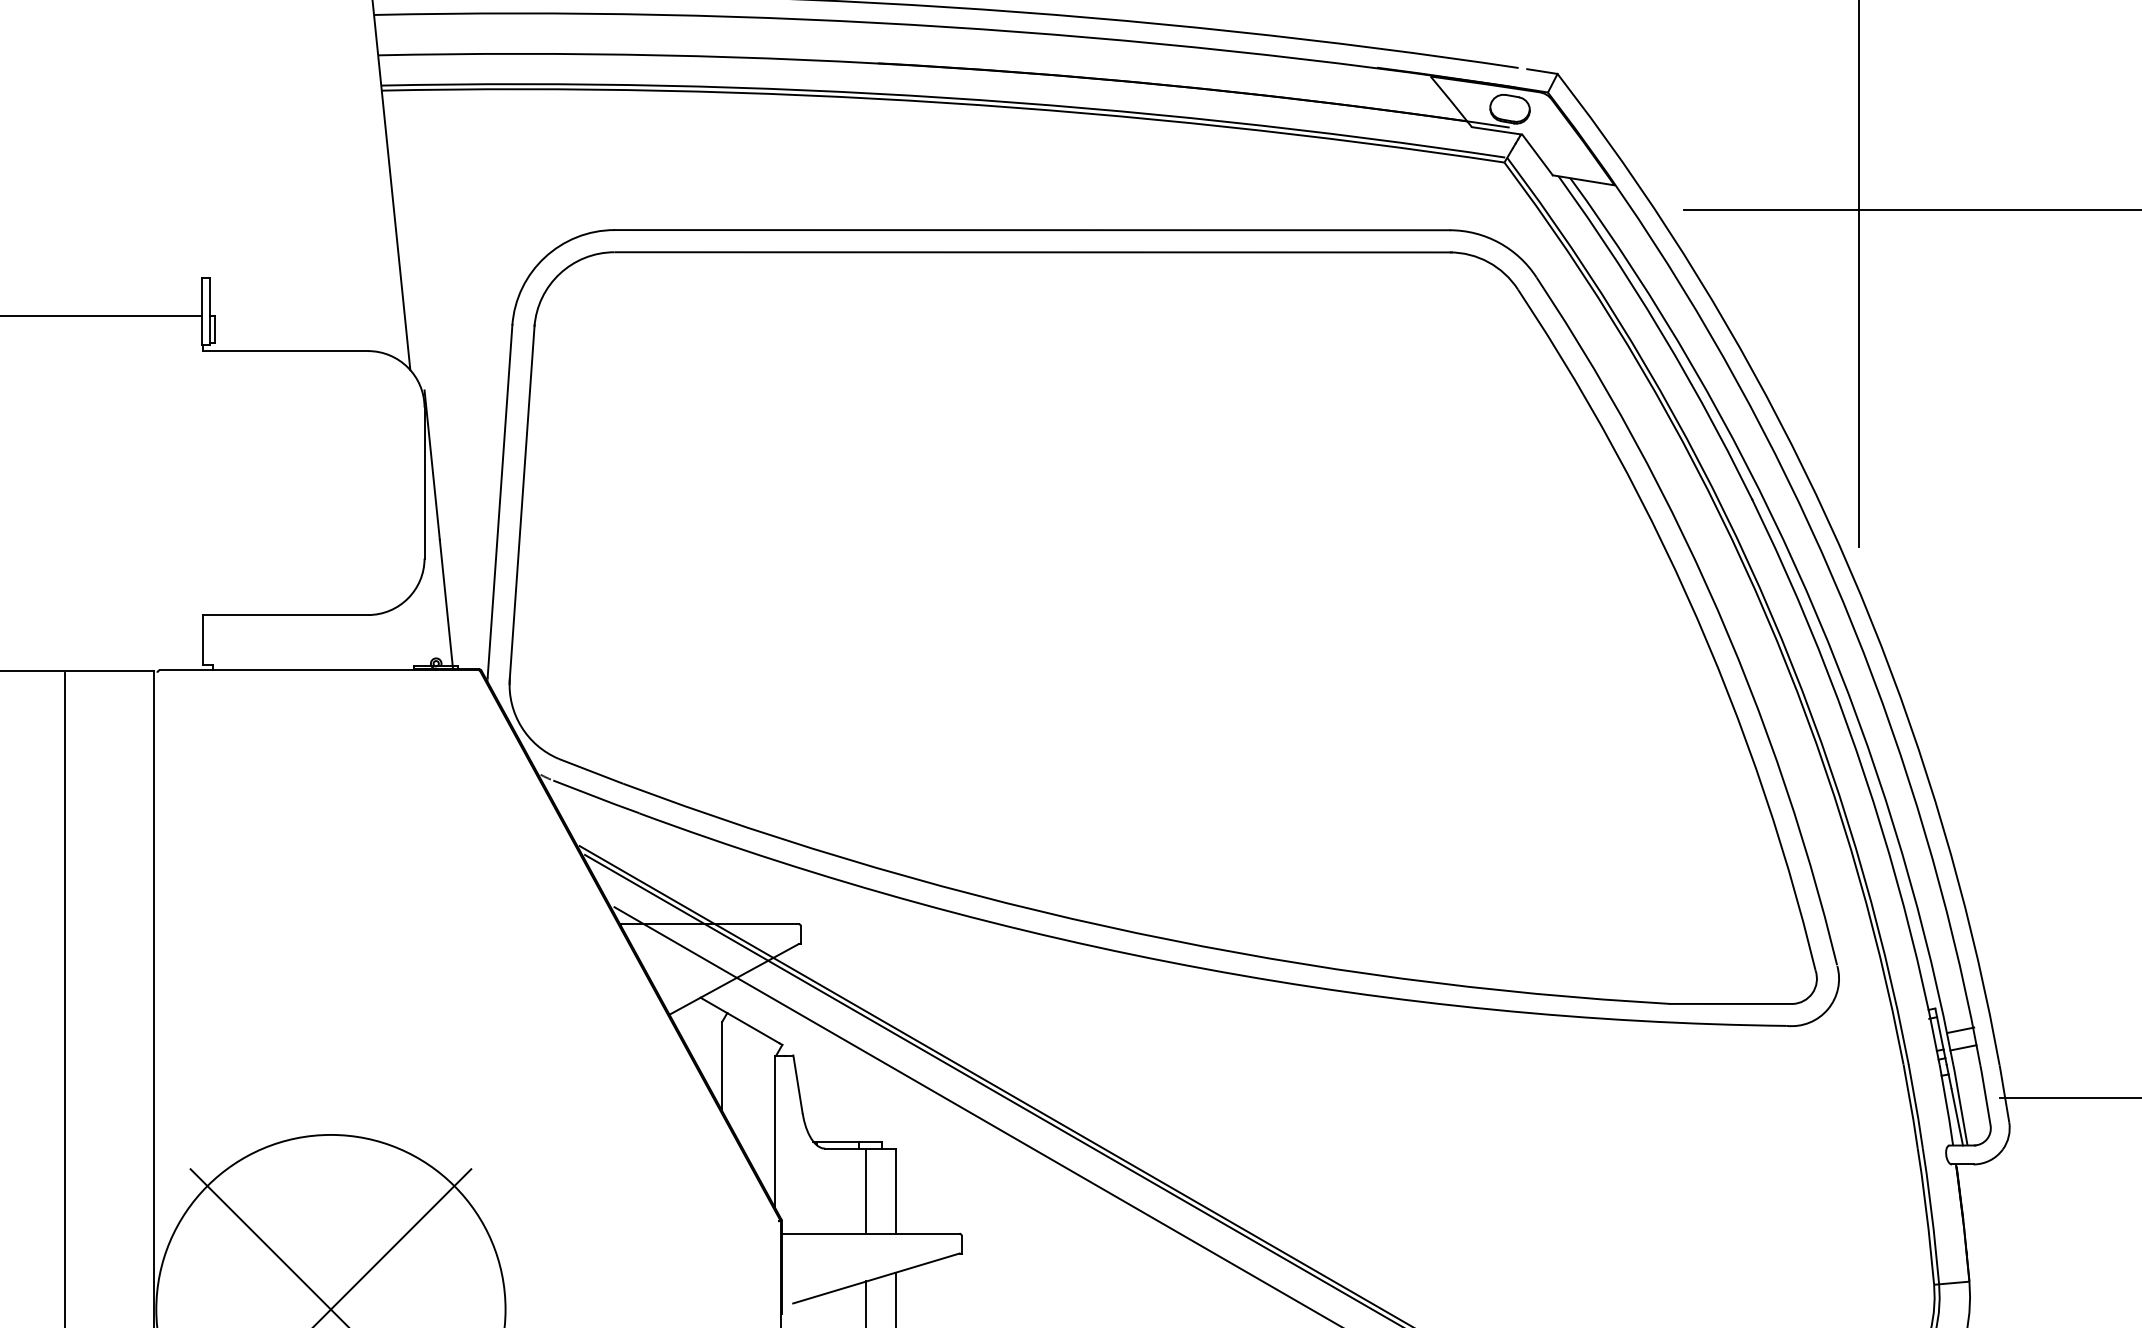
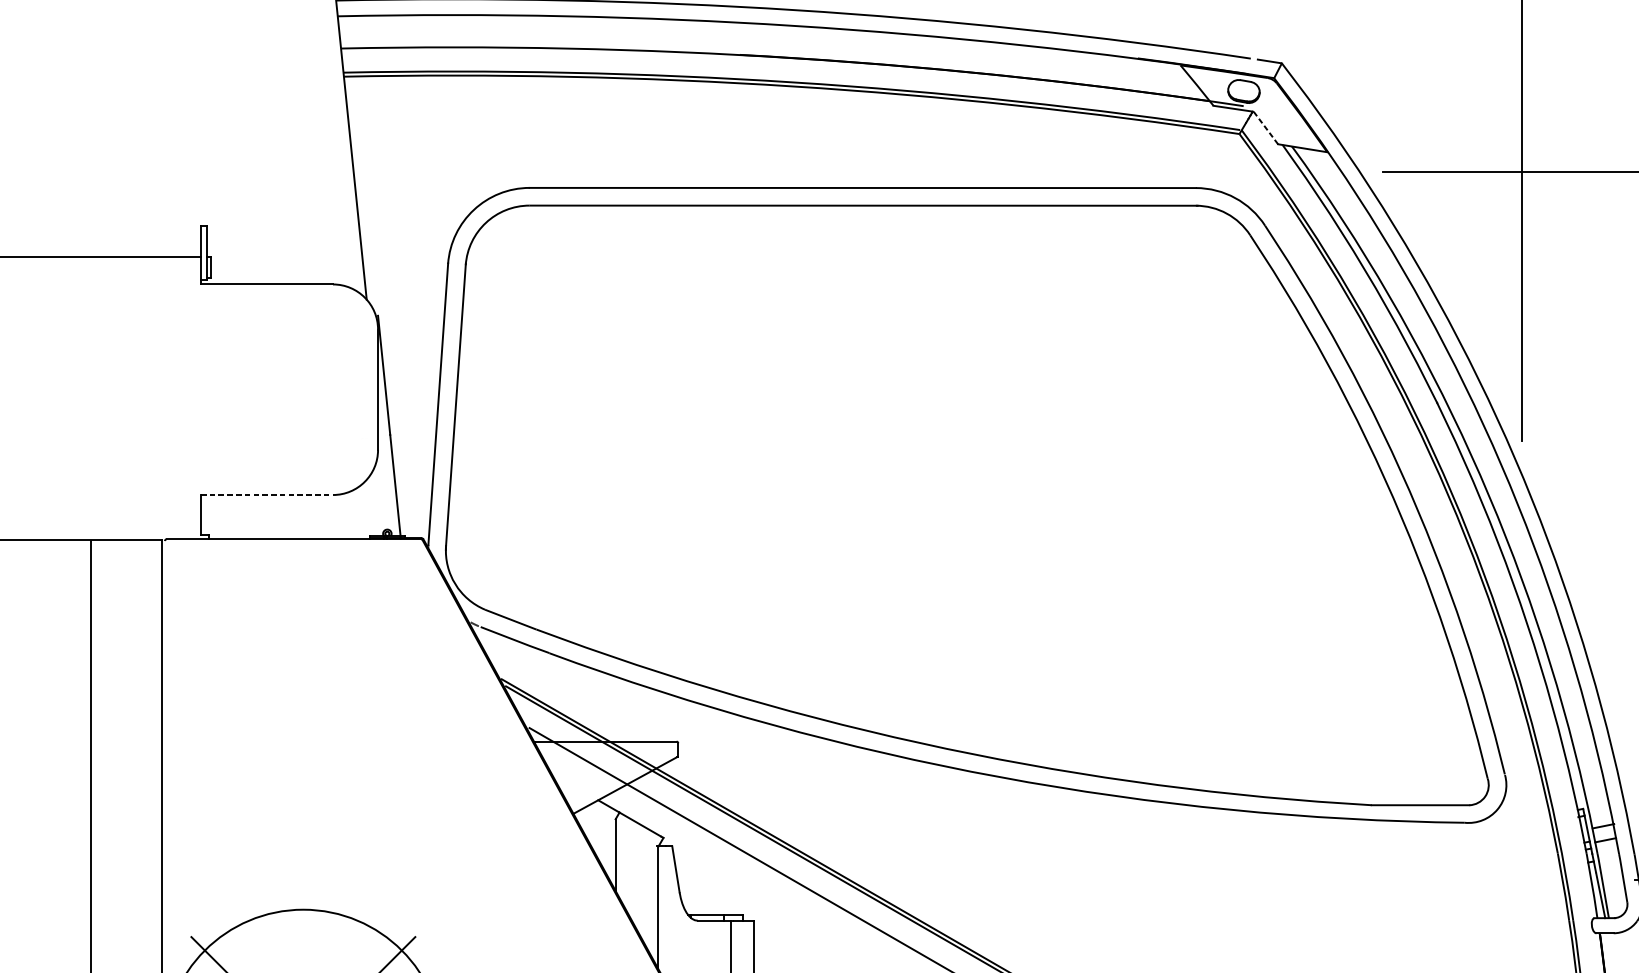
line: (1537, 155) -> (1265, 128), solid -> dashed
line: (285, 615) -> (267, 495), solid -> dashed

